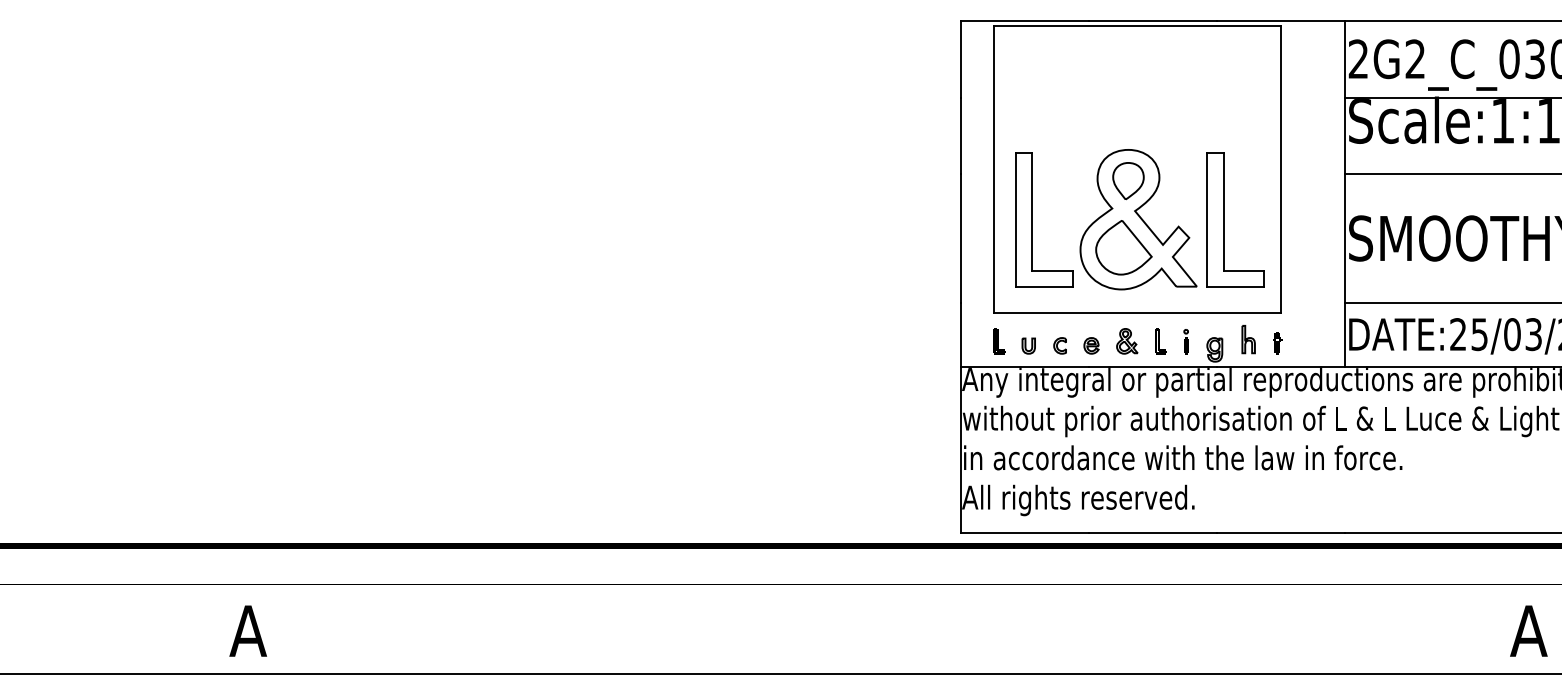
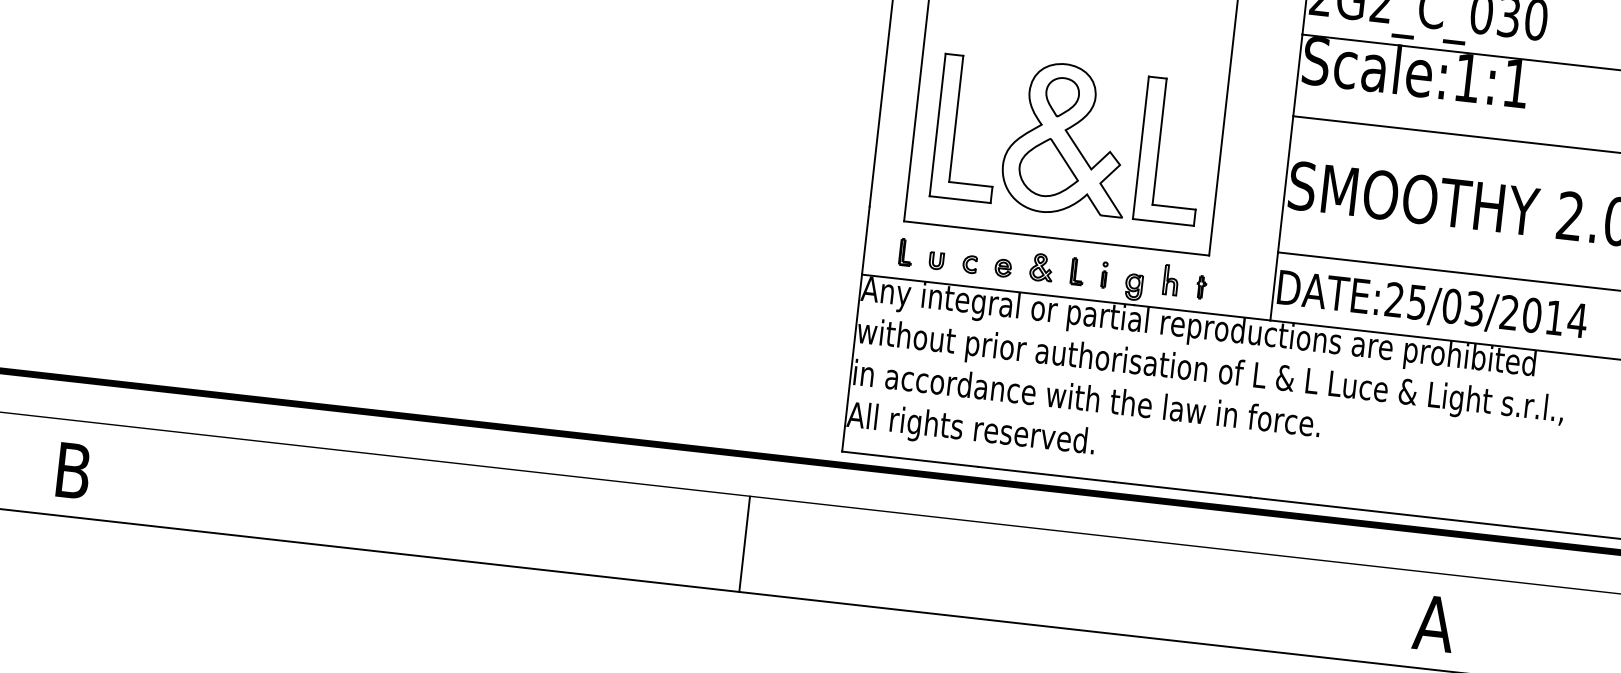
line: (879, 629) -> (744, 544), added
text: (248, 630) -> (73, 470), A -> B

